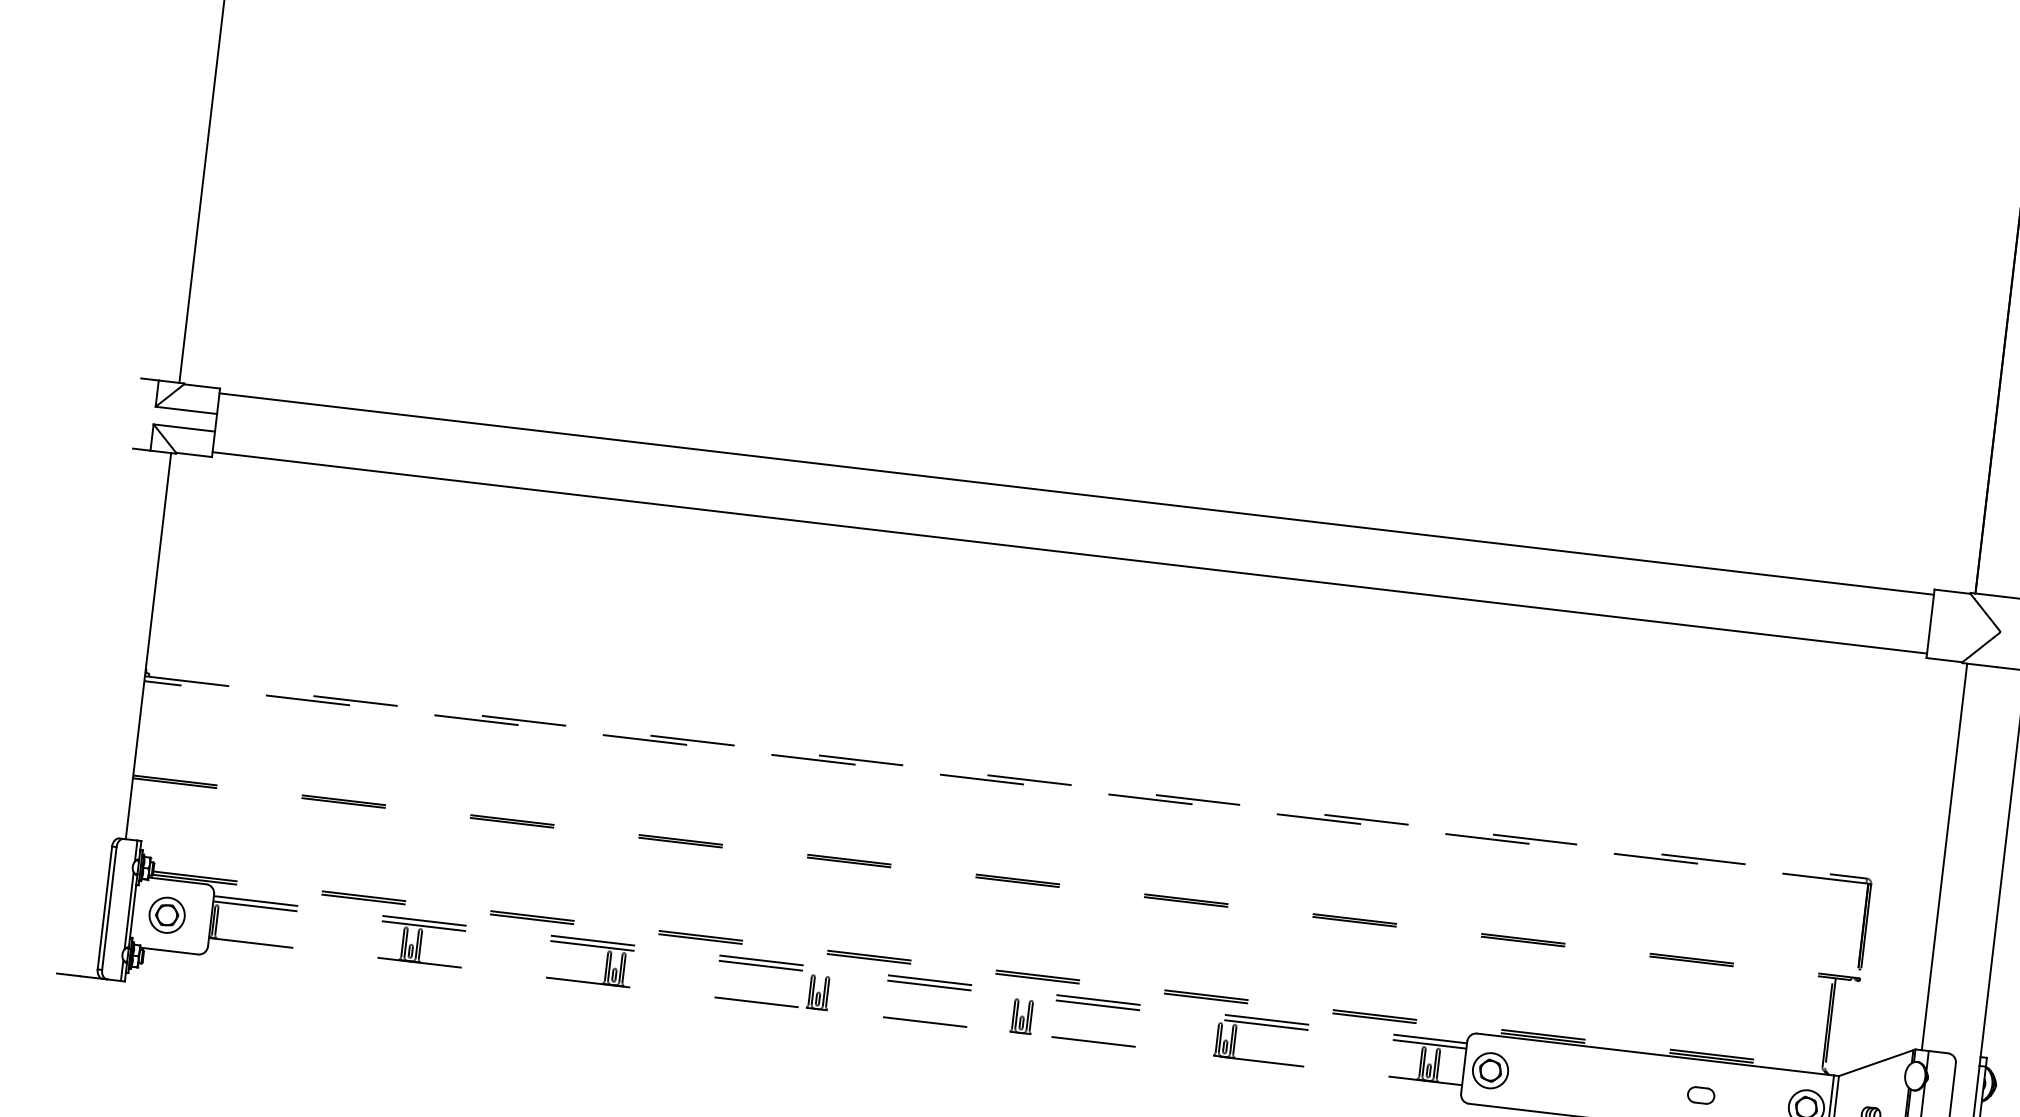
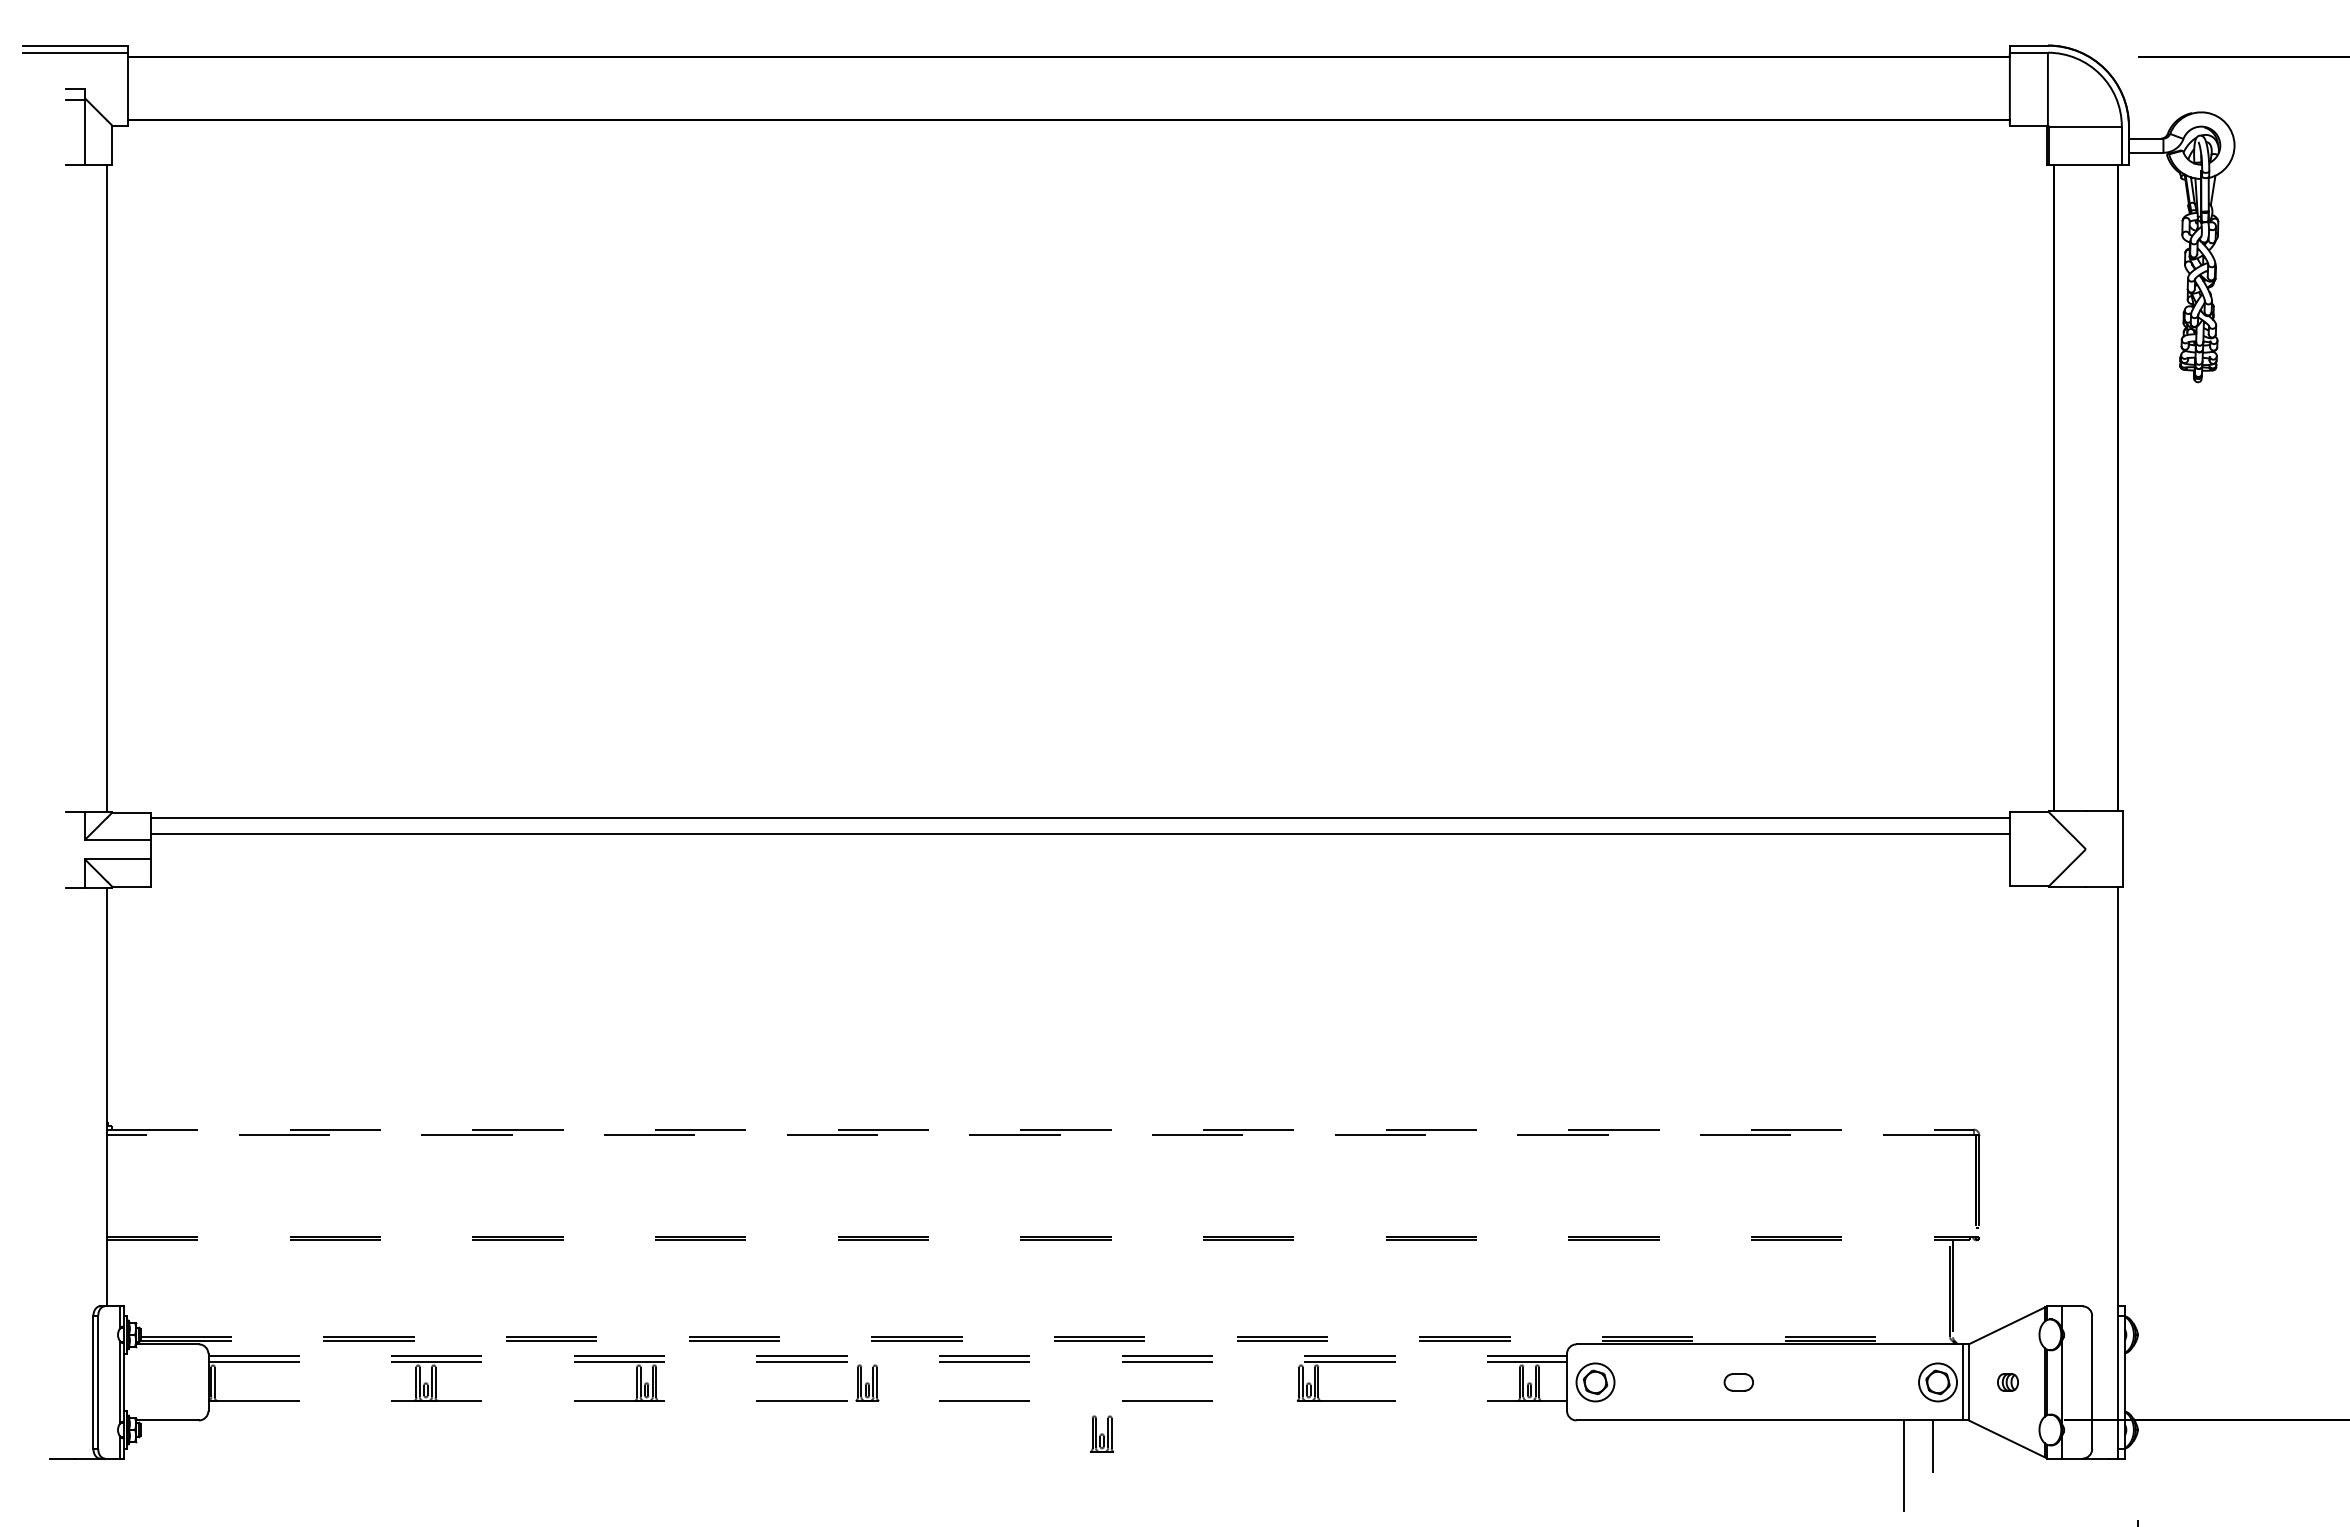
line: (1069, 552) -> (1080, 833), moved
line: (1944, 856) -> (2054, 1096), removed
part: (166, 915) -> (160, 1382), removed
part: (1021, 1015) -> (1101, 1433), moved
part: (1700, 1095) -> (1738, 1382), moved

